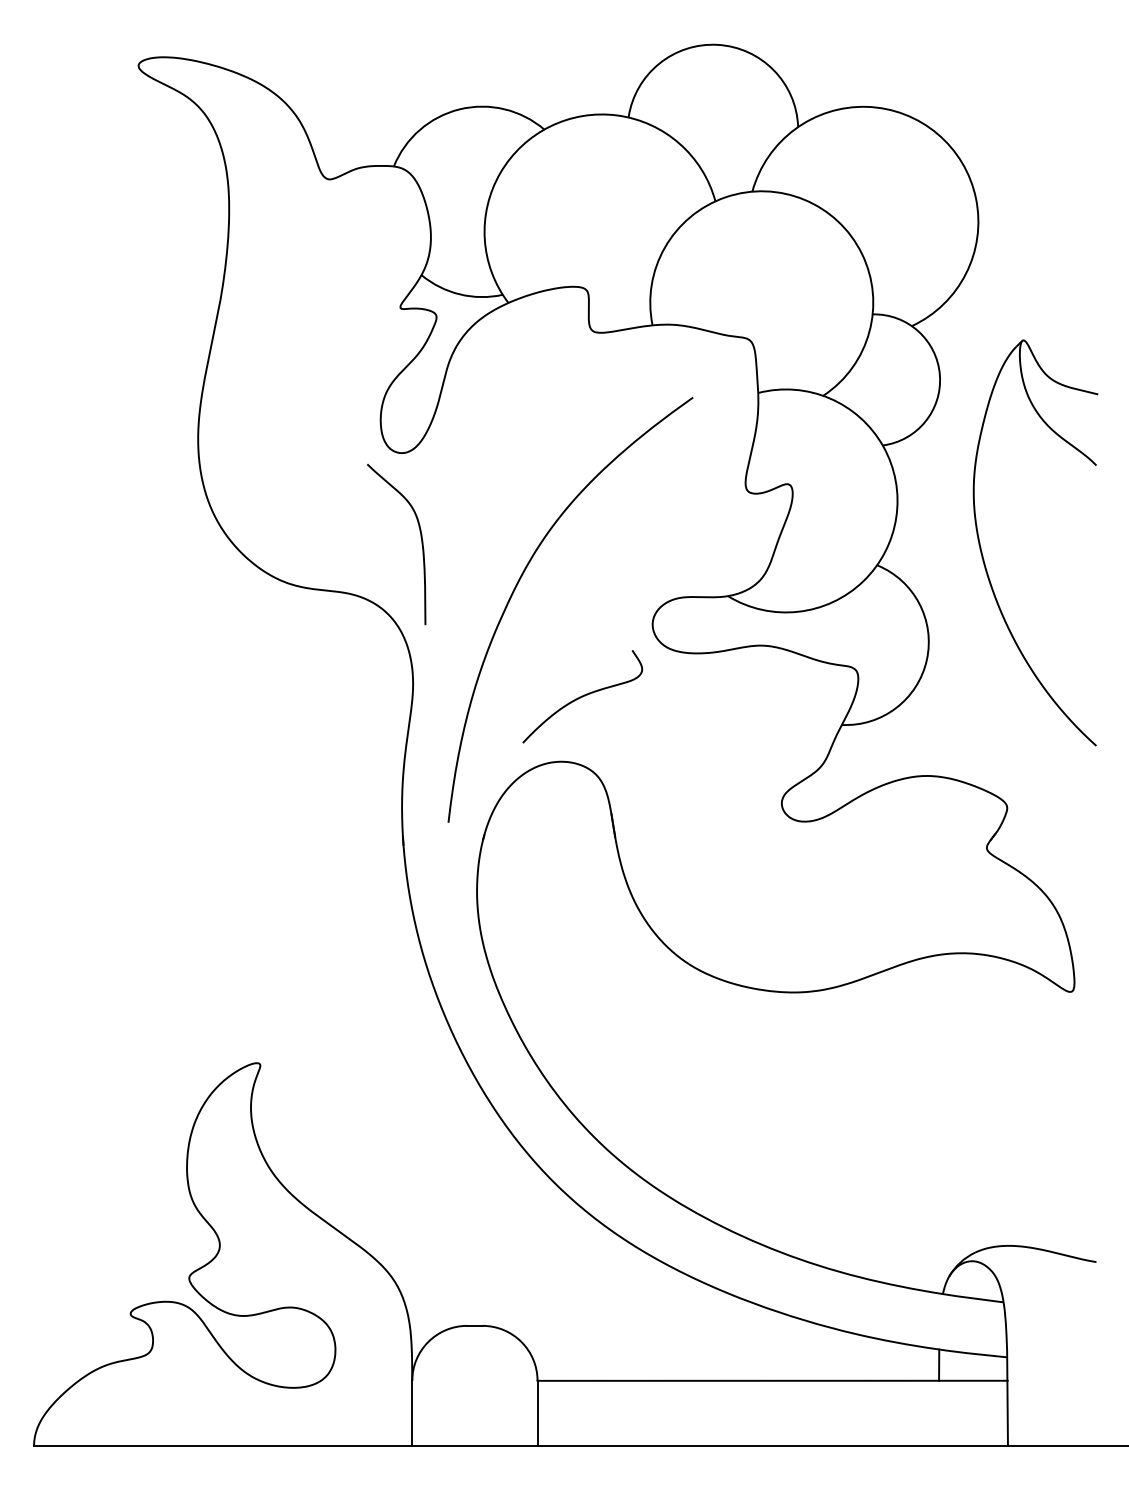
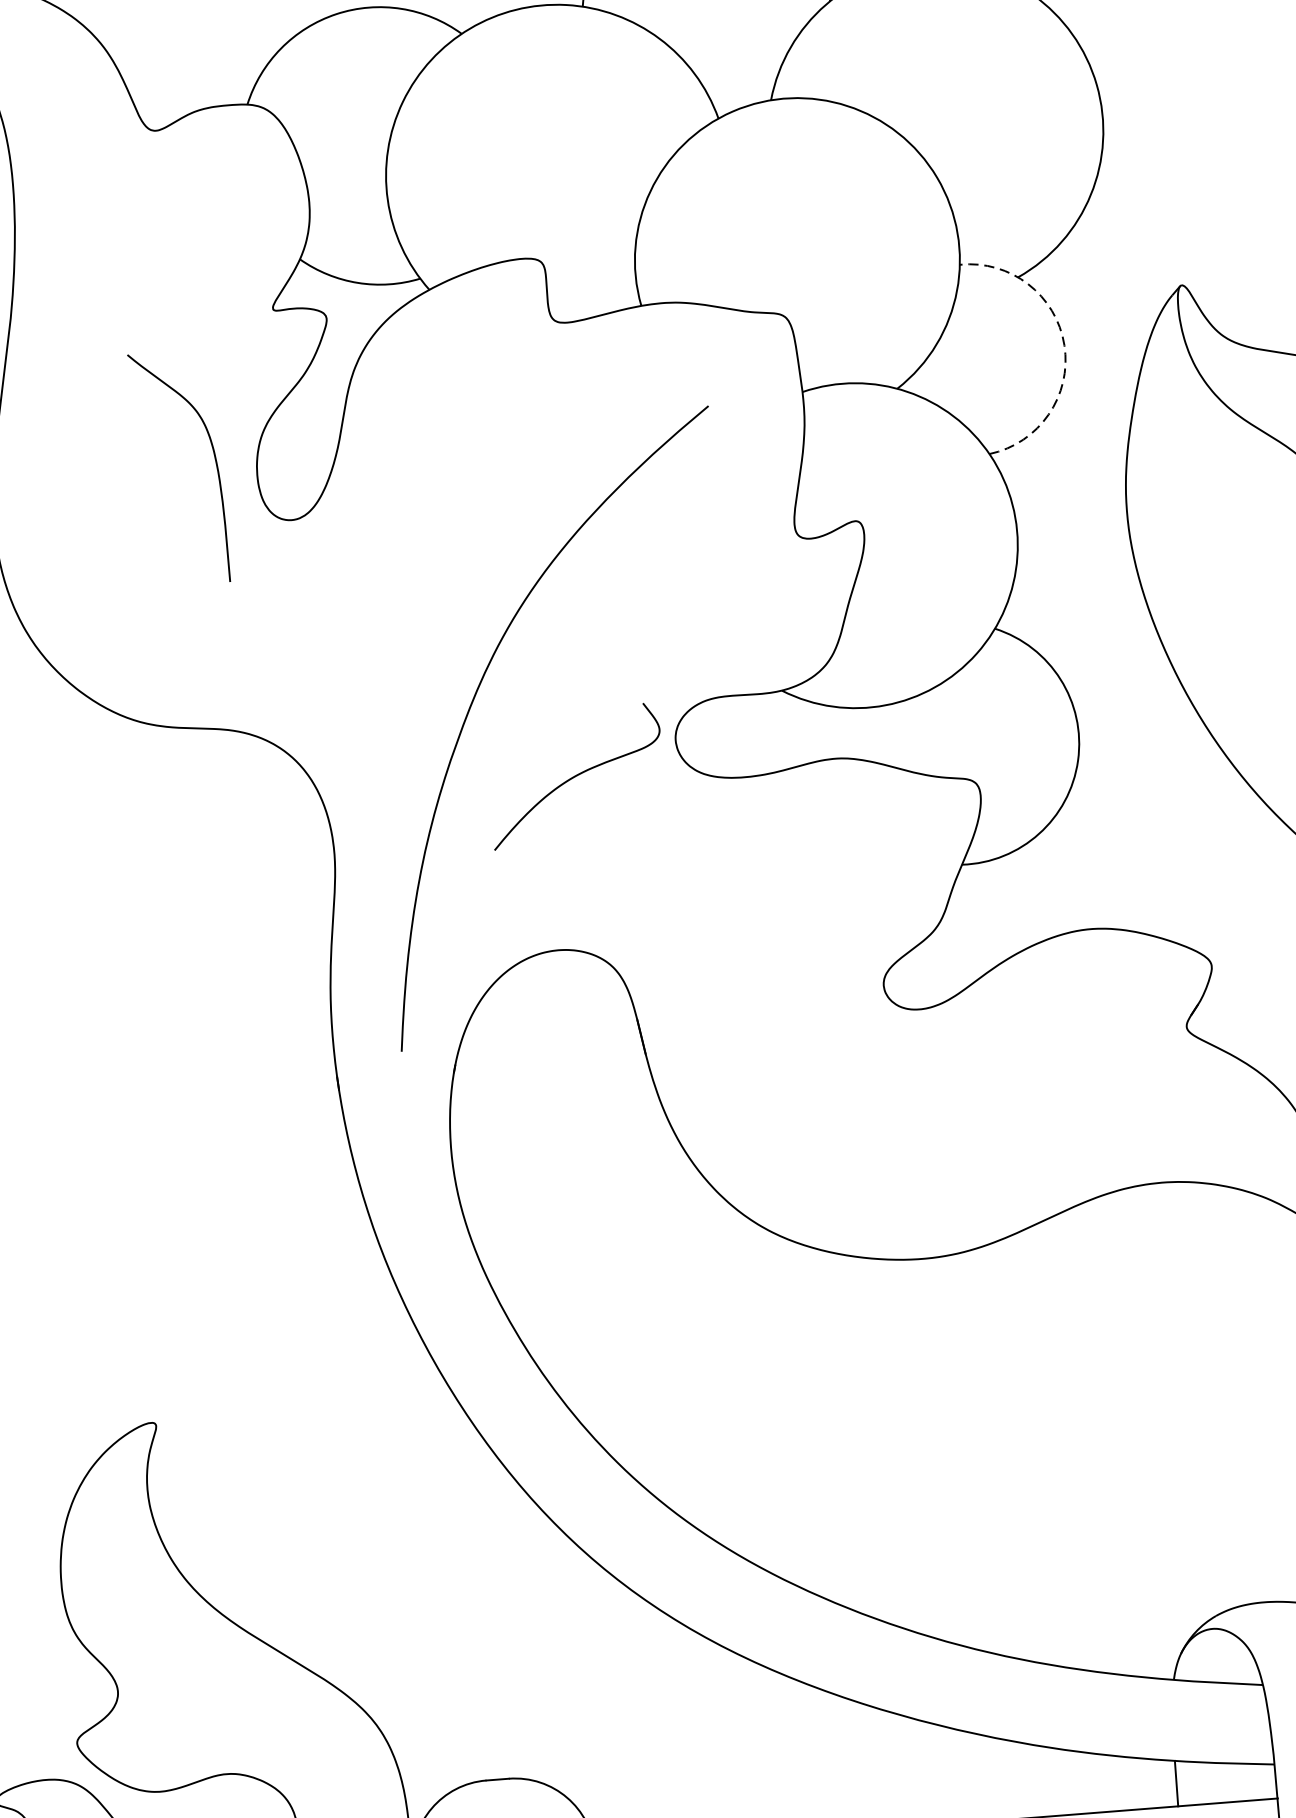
arc: (939, 375) -> (1063, 345), solid -> dashed
curve: (420, 537) -> (213, 455), moved
curve: (582, 696) -> (575, 776), moved

